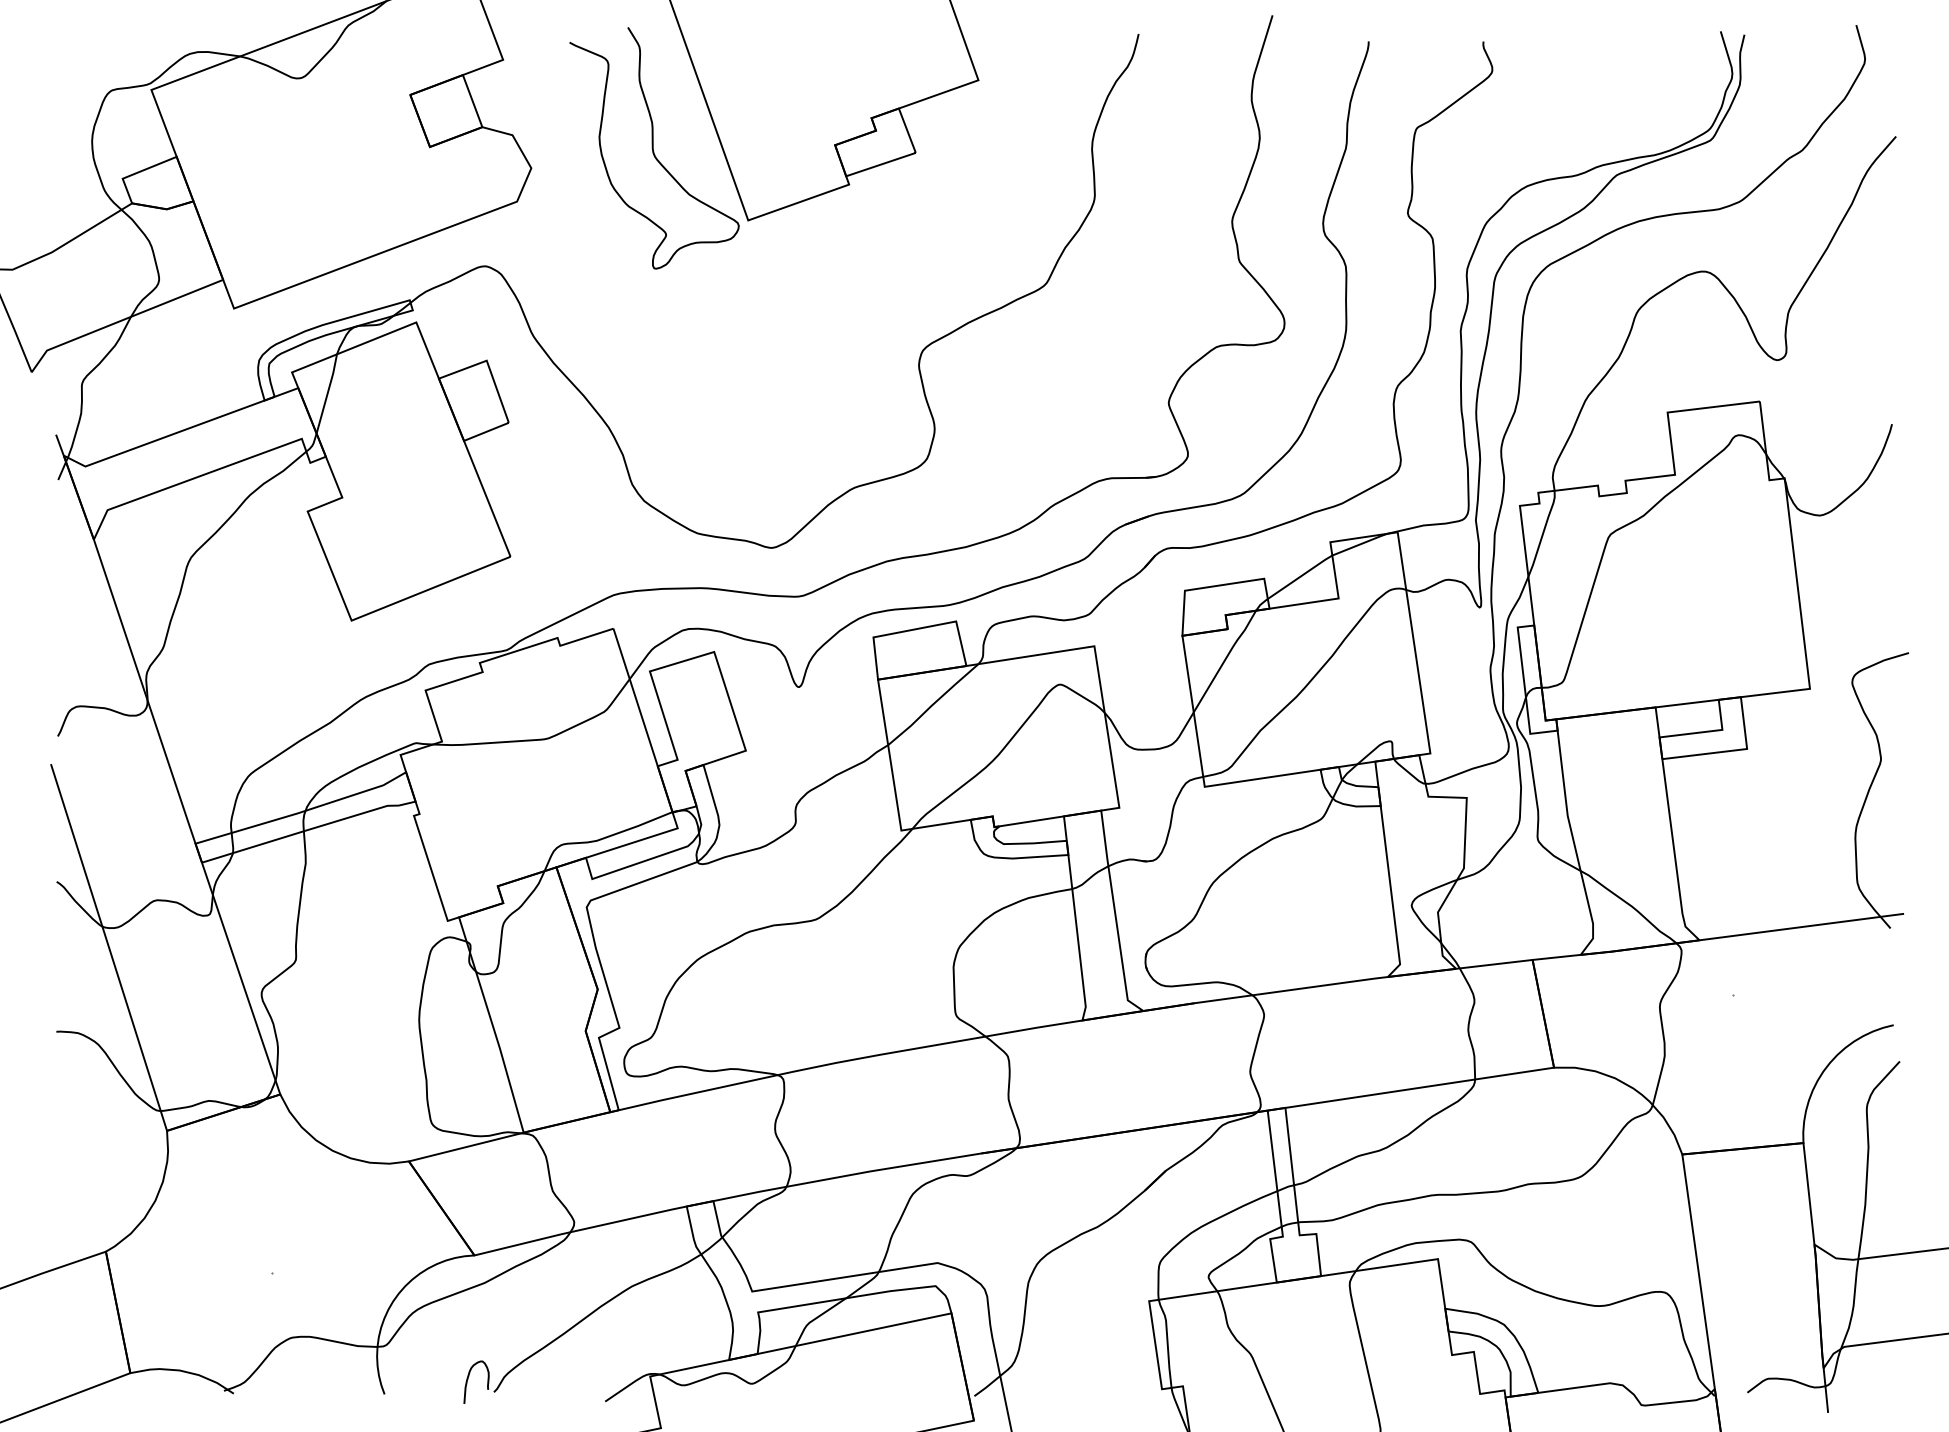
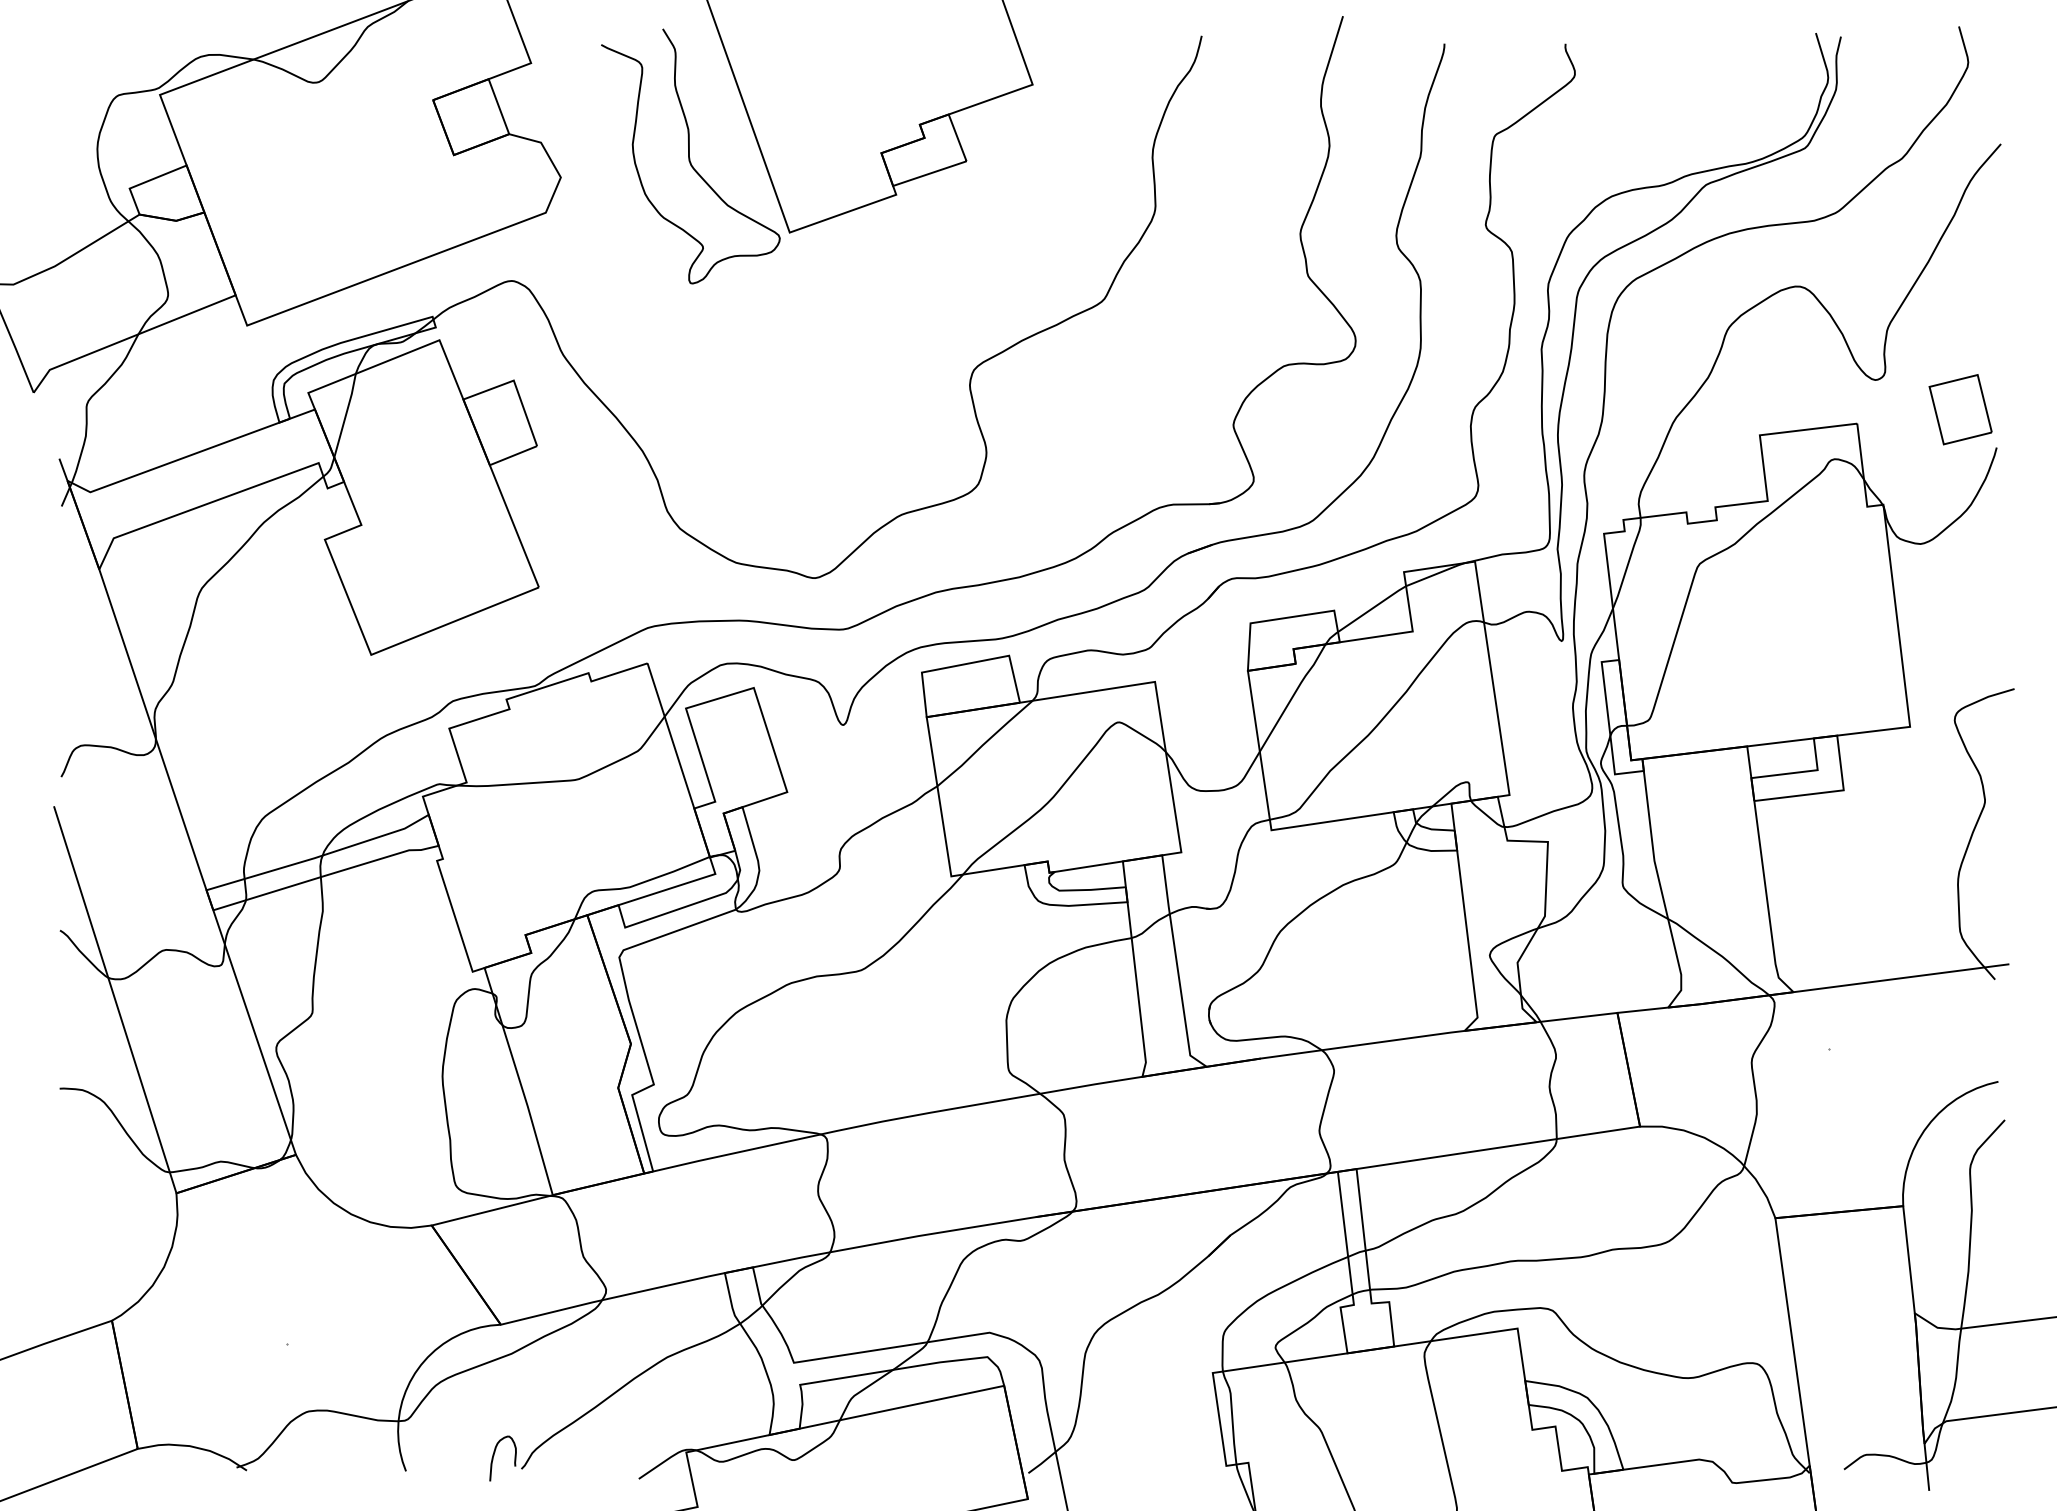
part: (1857, 388) -> (1960, 409), added

